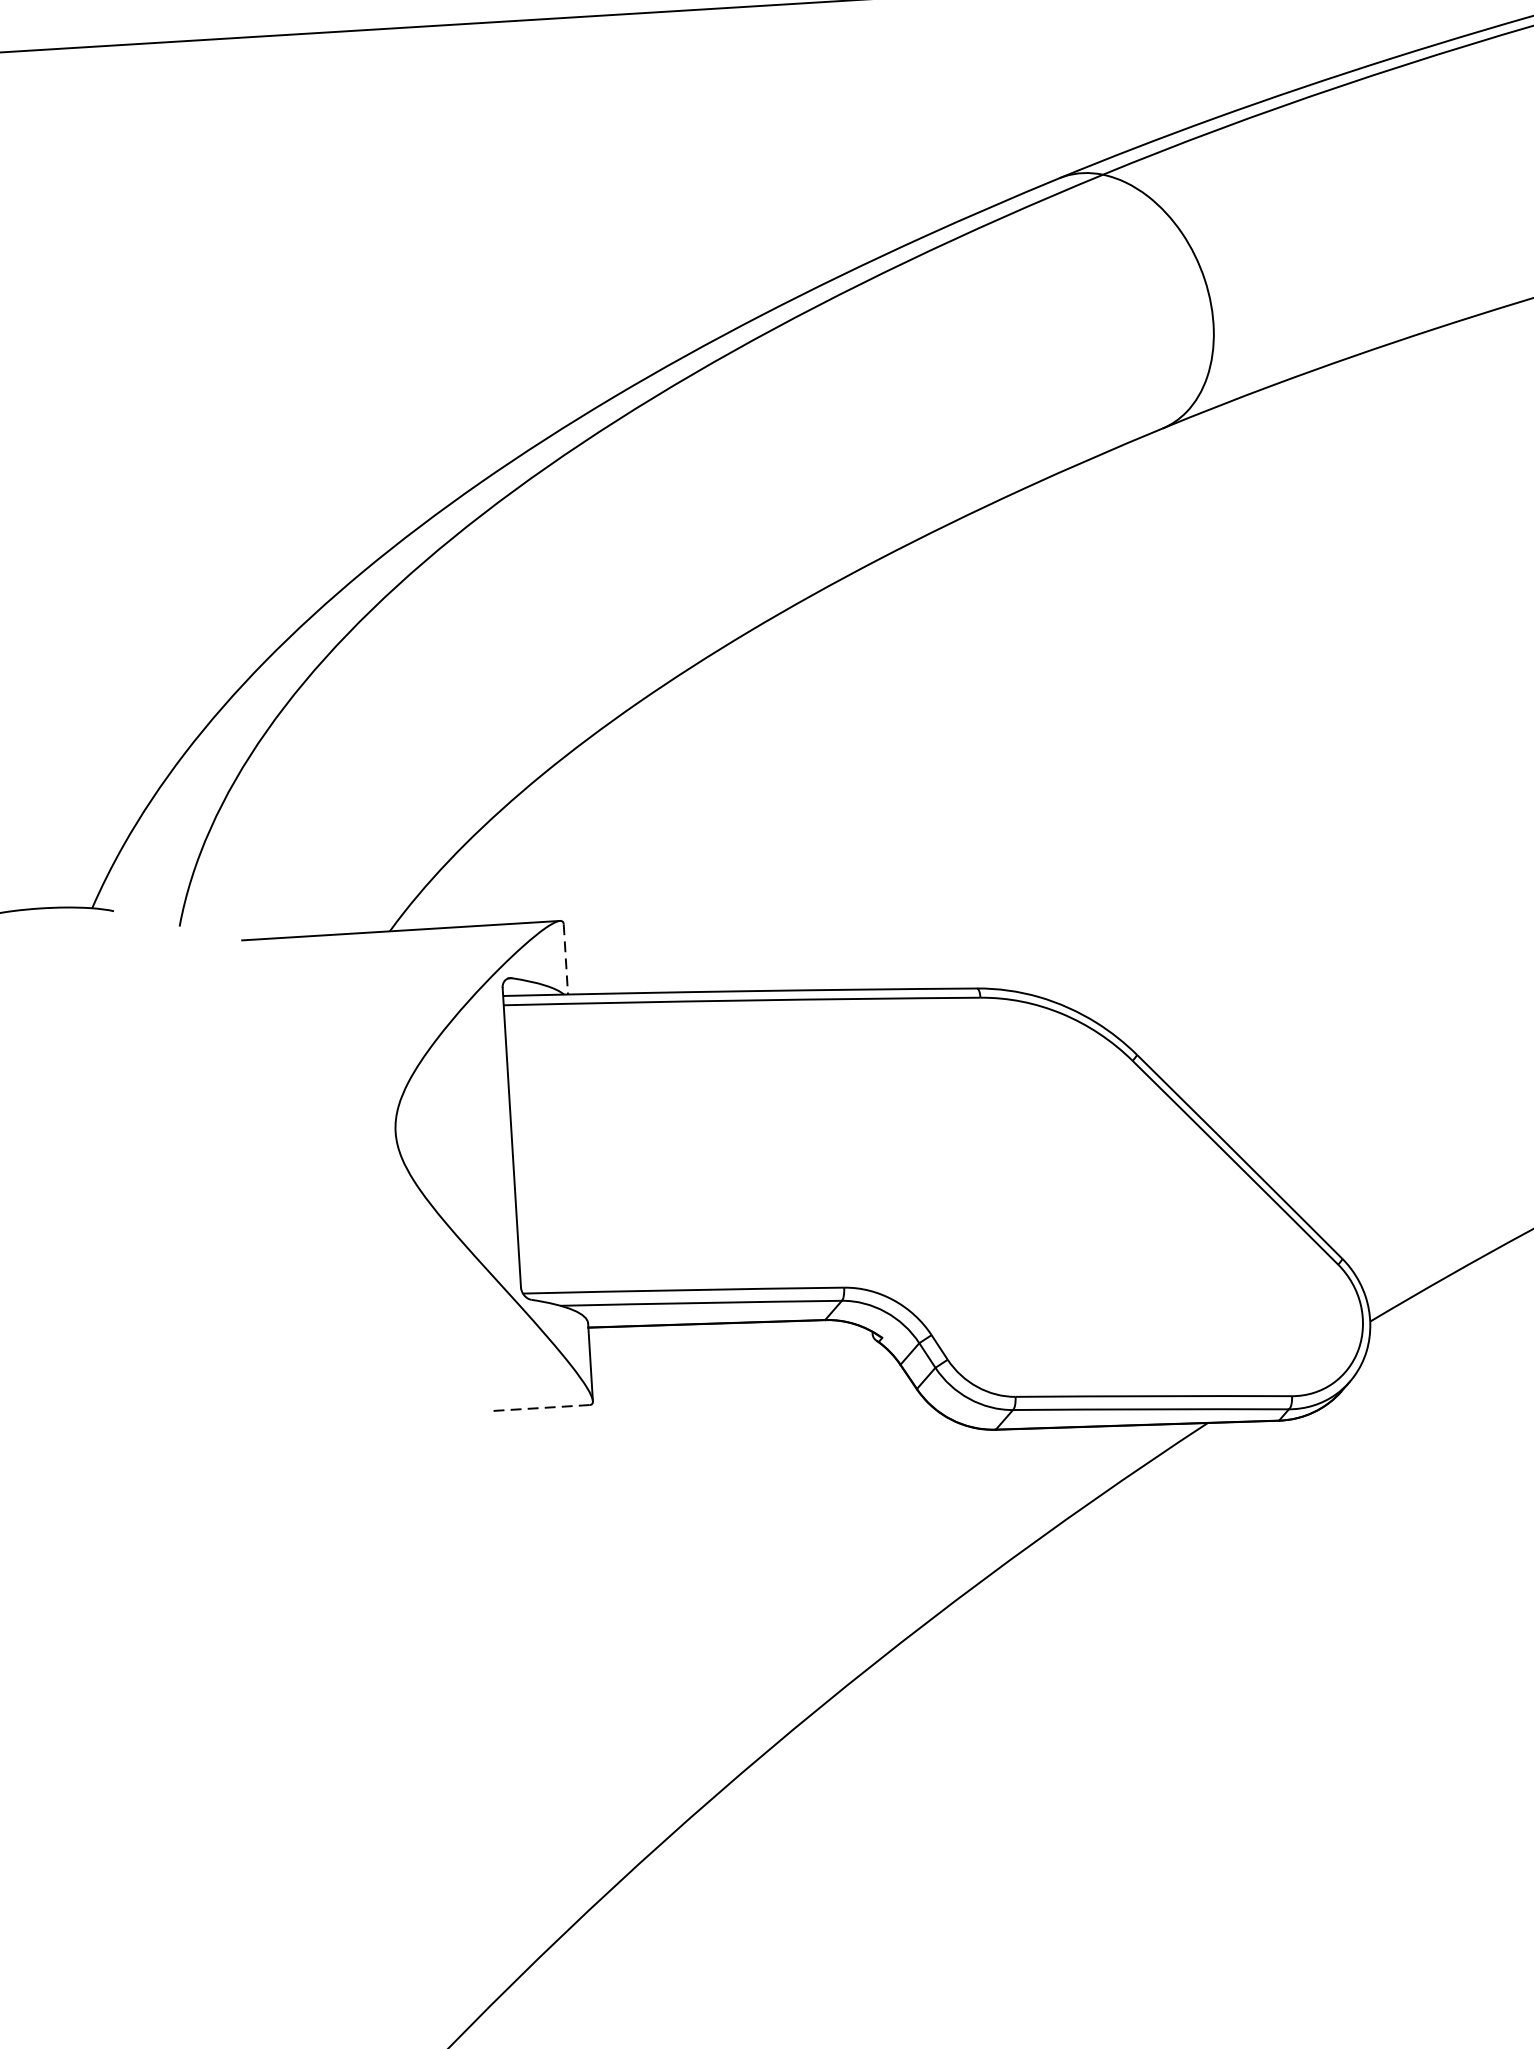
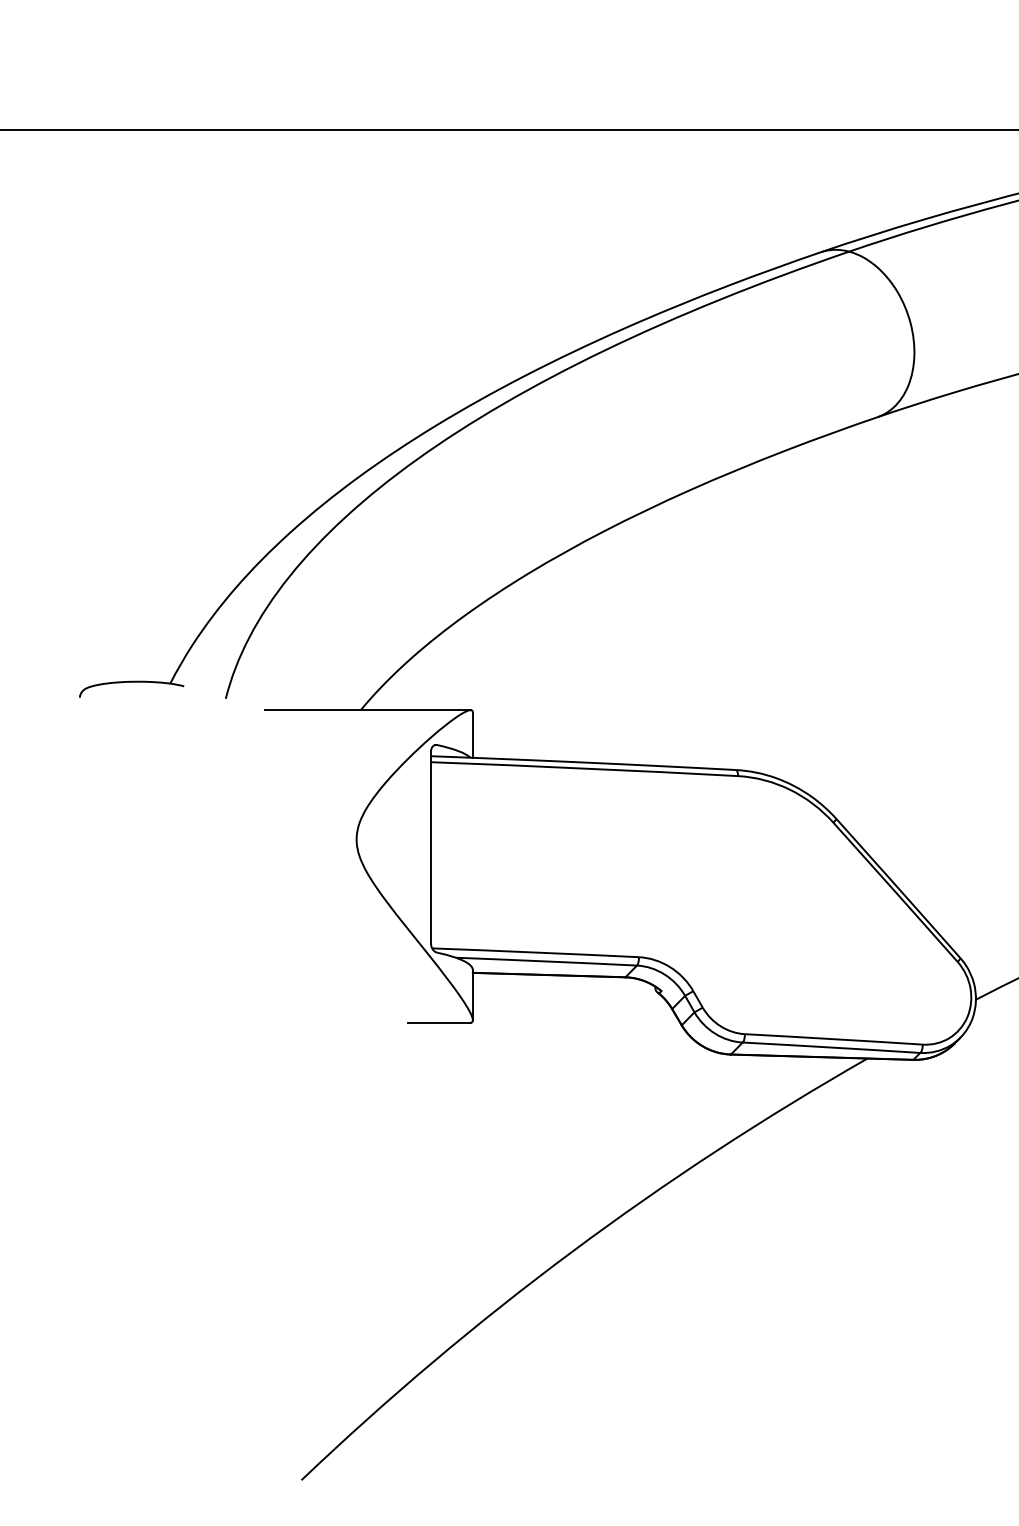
line: (565, 959) -> (472, 735), dashed -> solid
line: (541, 1407) -> (439, 1022), dashed -> solid

